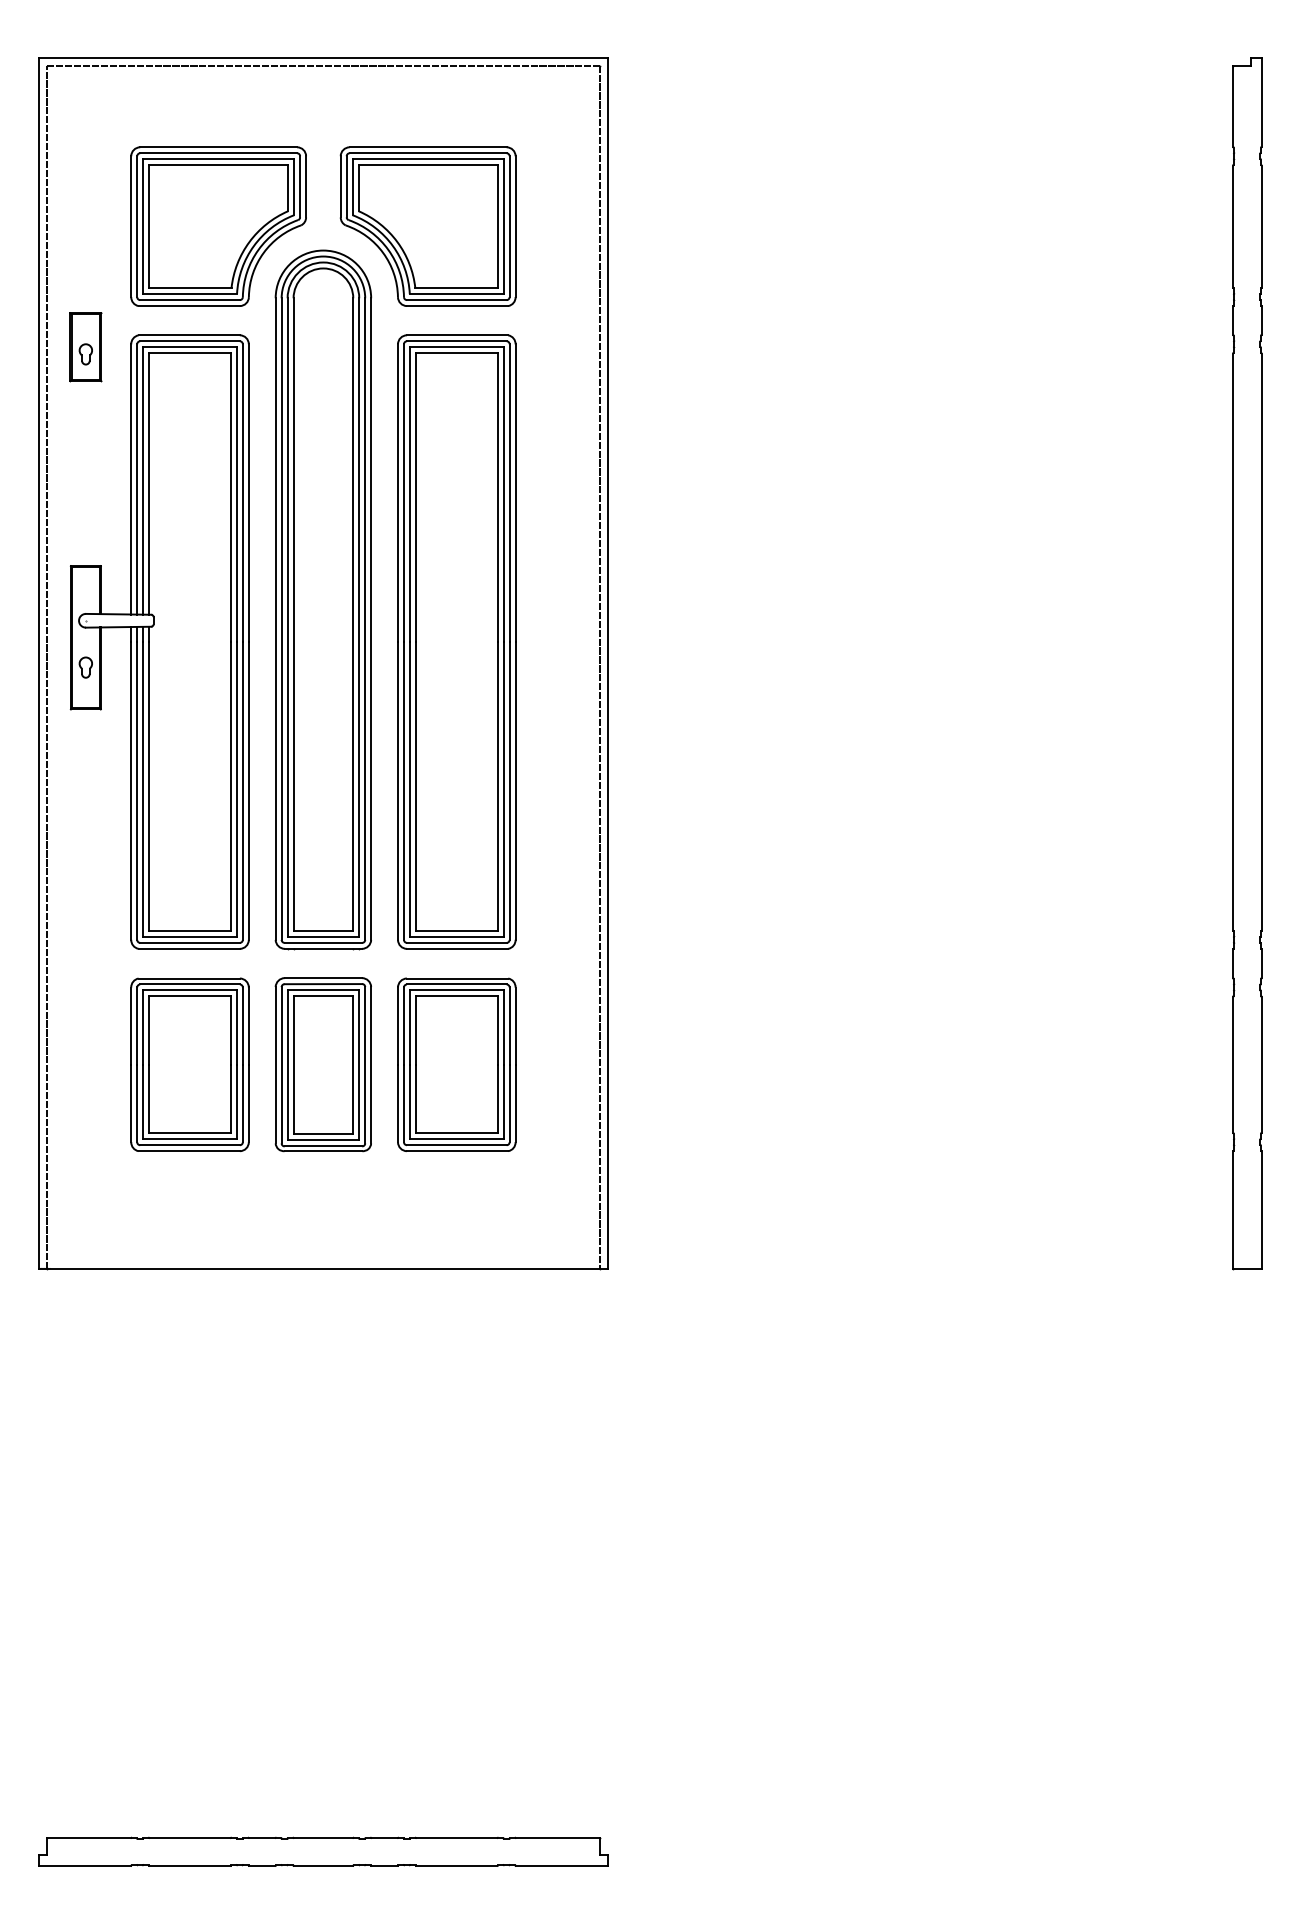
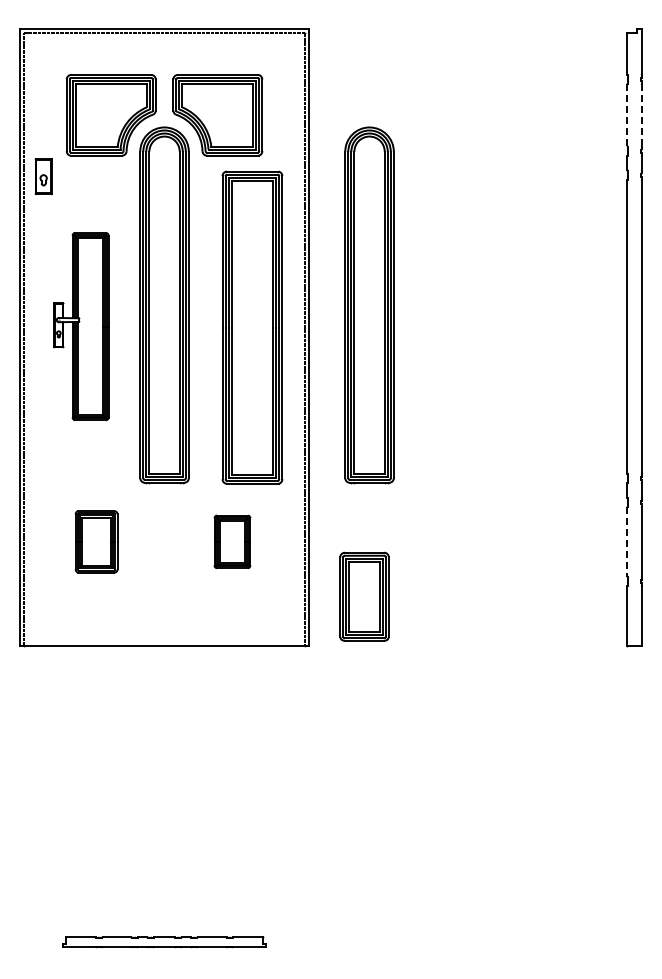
line: (1262, 225) -> (642, 114), solid -> dashed
line: (1233, 227) -> (627, 115), solid -> dashed
part: (726, 600) -> (369, 305), added
part: (160, 641) -> (81, 326), size x0.6
part: (456, 641) -> (252, 327), moved
part: (189, 1064) -> (96, 541), size x0.7
part: (323, 1064) -> (364, 596), moved
part: (456, 1064) -> (232, 541), size x0.6
line: (1233, 1064) -> (627, 541), solid -> dashed
part: (323, 1852) -> (164, 942), size x0.7

